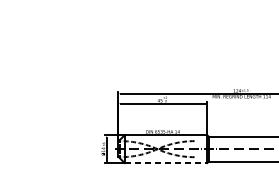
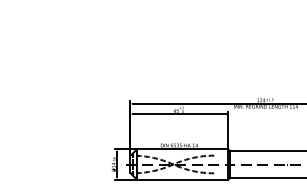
line: (165, 162) -> (182, 179), dashed -> solid

